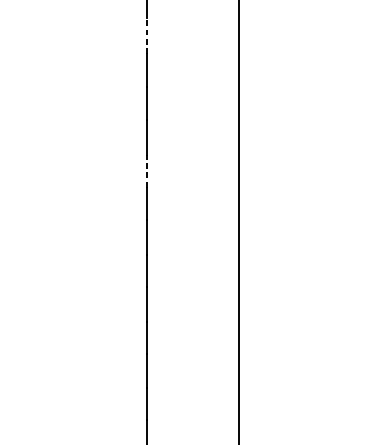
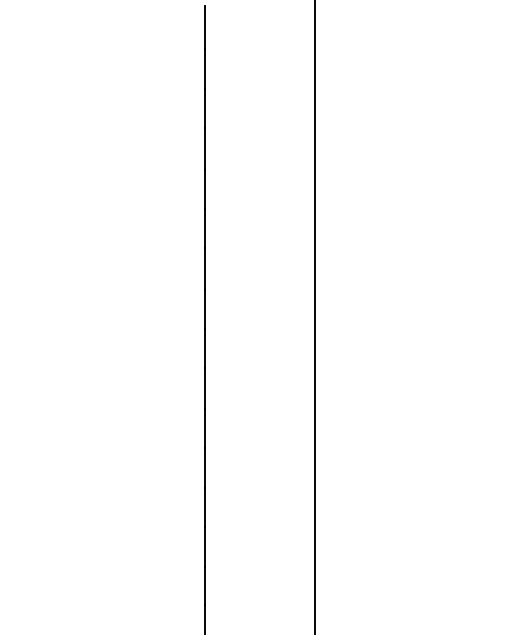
line: (147, 35) -> (205, 148), dashed -> solid
line: (147, 171) -> (205, 309), dashed -> solid

